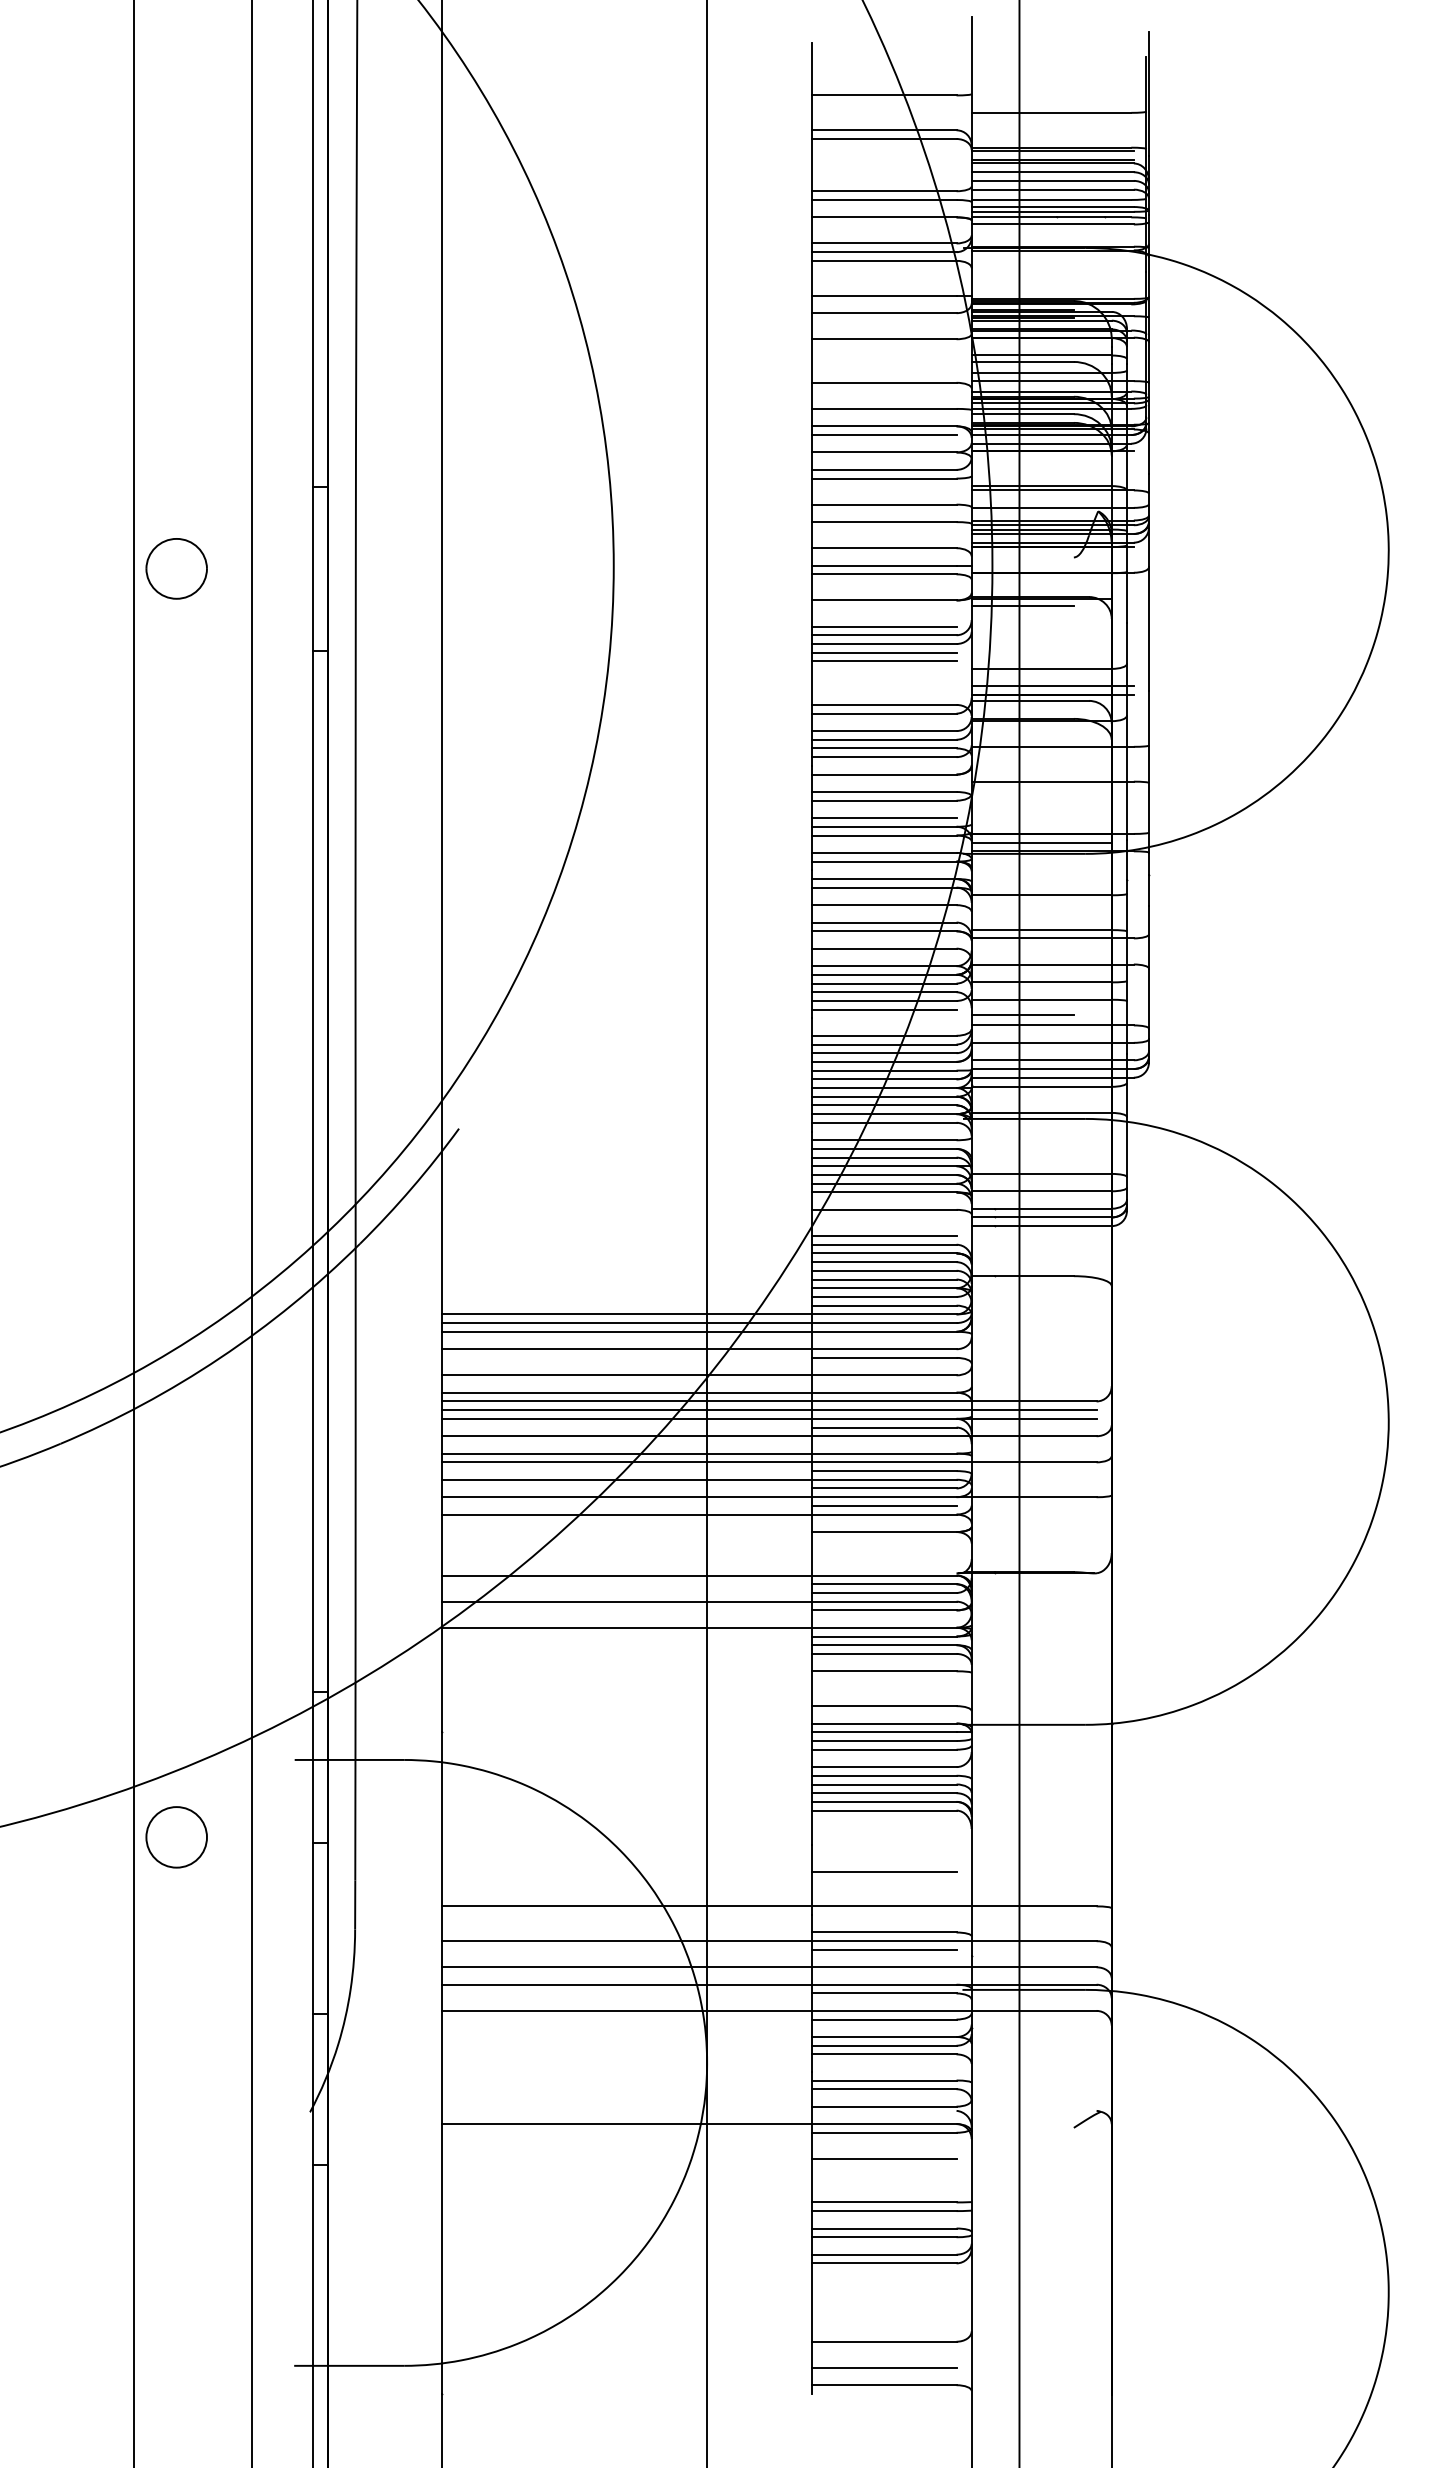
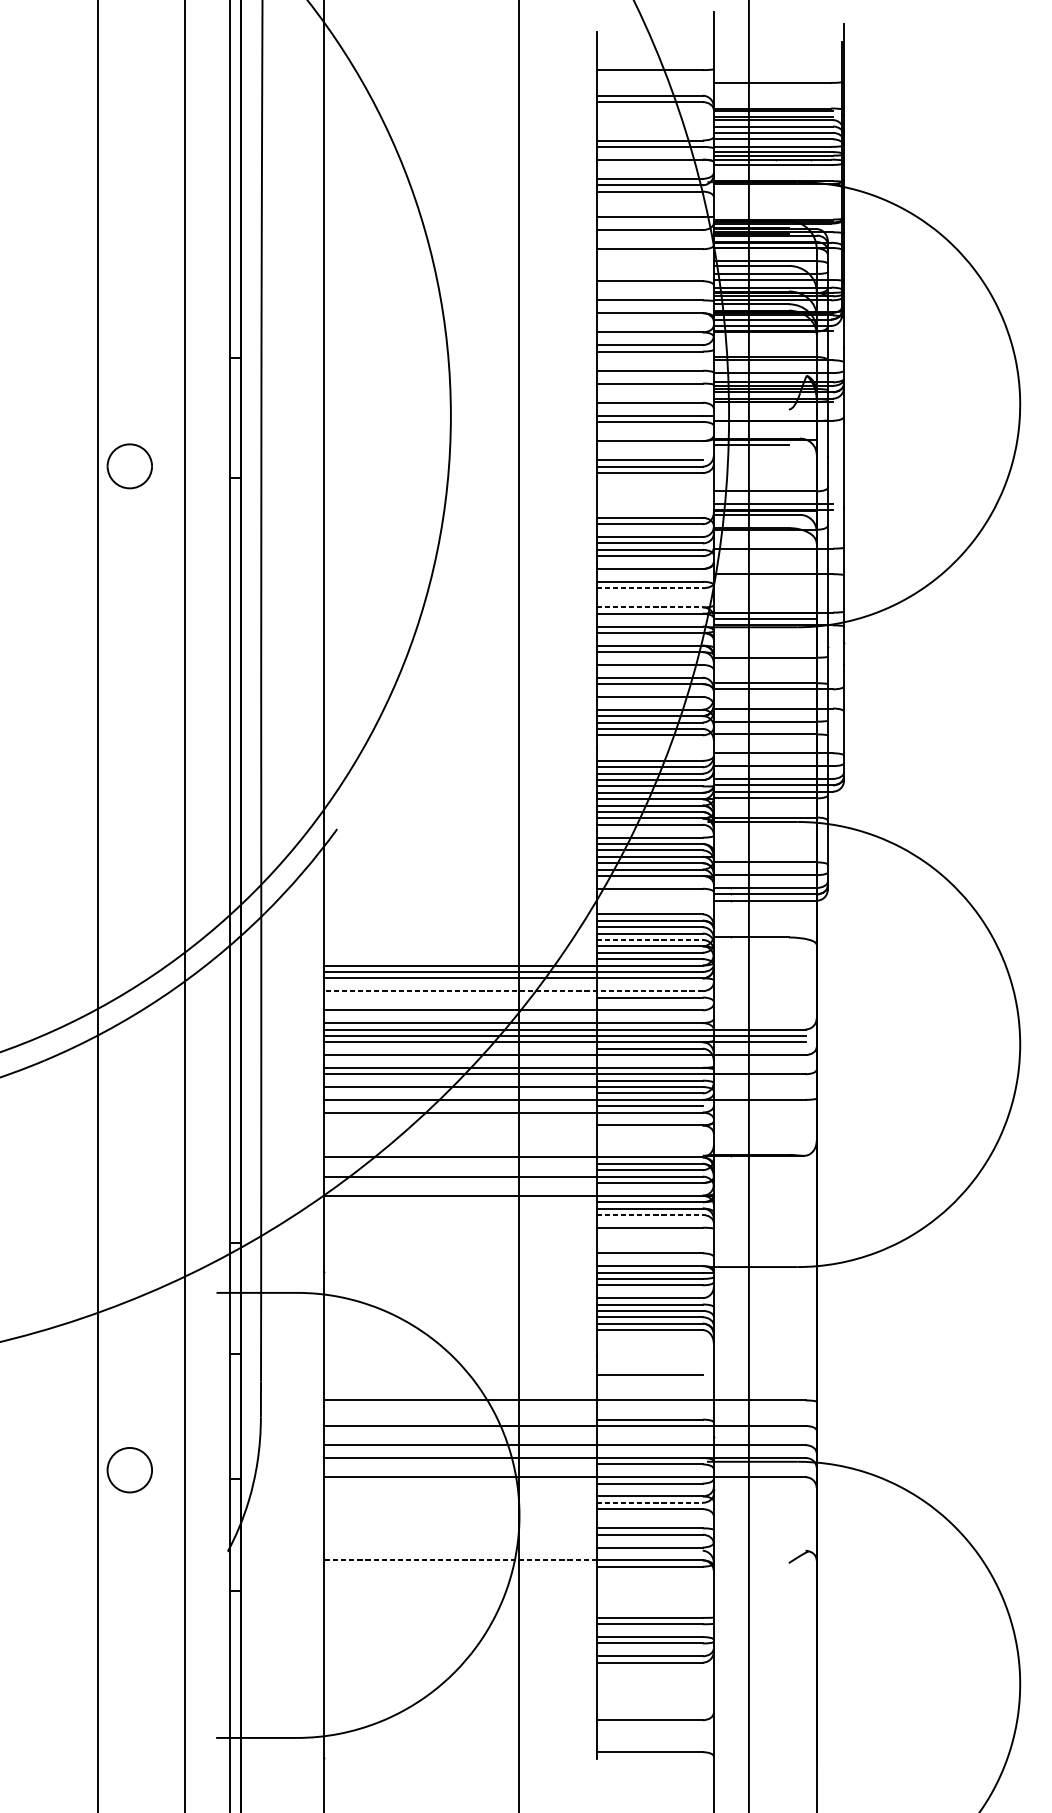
line: (884, 435) -> (649, 319), removed
part: (176, 568) -> (129, 466), moved
line: (884, 652) -> (649, 479), removed
line: (884, 661) -> (649, 485), removed
line: (884, 800) -> (649, 588), solid -> dashed
line: (884, 818) -> (649, 601), removed
line: (884, 826) -> (649, 607), solid -> dashed
line: (884, 1009) -> (649, 741), removed
line: (1022, 1014) -> (751, 745), removed
line: (884, 1236) -> (649, 908), removed
line: (884, 1279) -> (649, 939), solid -> dashed
line: (698, 1349) -> (513, 991), solid -> dashed
line: (884, 1653) -> (649, 1214), solid -> dashed
circle: (176, 1837) -> (129, 1470), moved
line: (884, 1949) -> (649, 1432), removed
line: (884, 2045) -> (649, 1502), solid -> dashed
line: (626, 2124) -> (460, 1560), solid -> dashed
line: (884, 2158) -> (649, 1585), removed
line: (884, 2367) -> (649, 1739), removed

